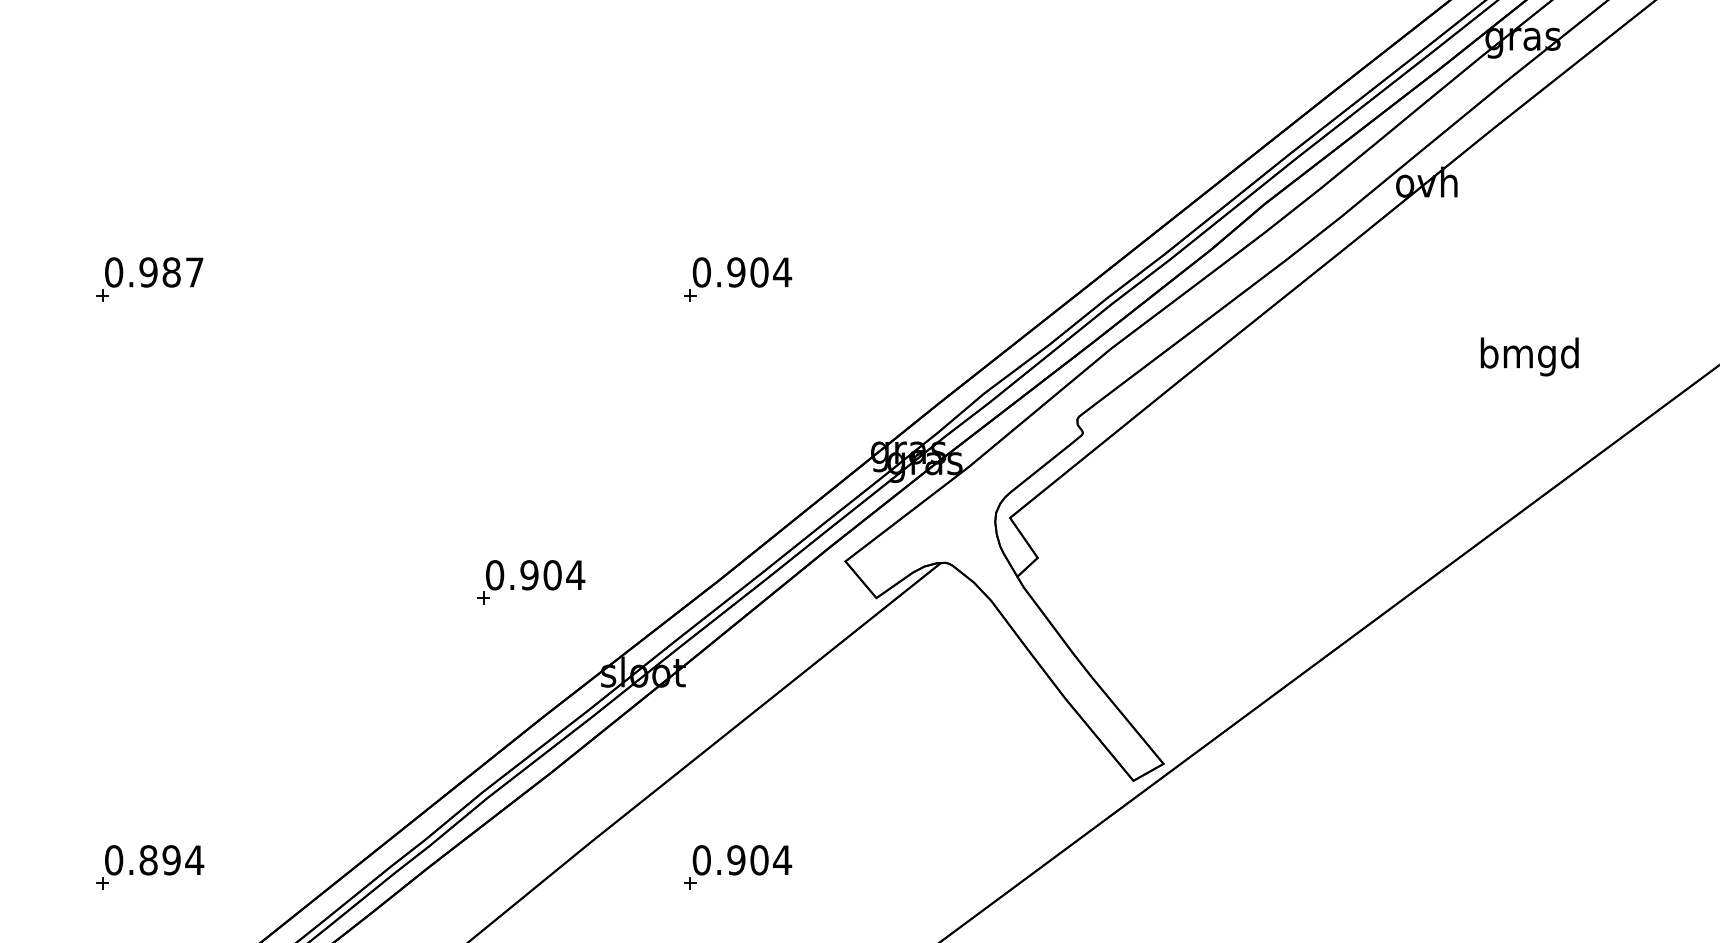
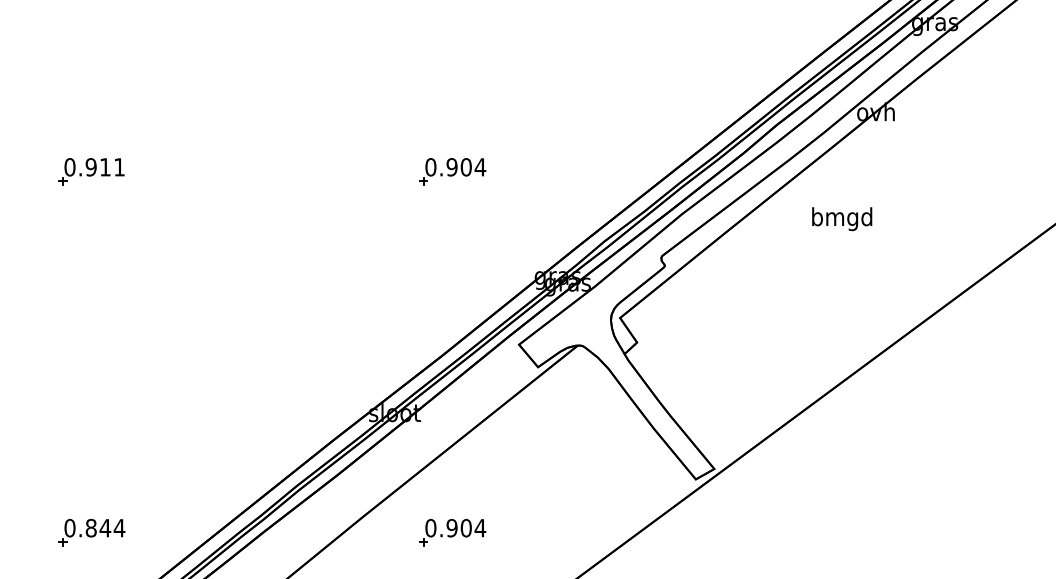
text: (183, 272) -> (112, 167), 0.987 -> 0.911
text: (1530, 357) -> (842, 219), moved
part: (530, 582) -> (325, 357), removed
text: (171, 859) -> (105, 527), 0.894 -> 0.844

